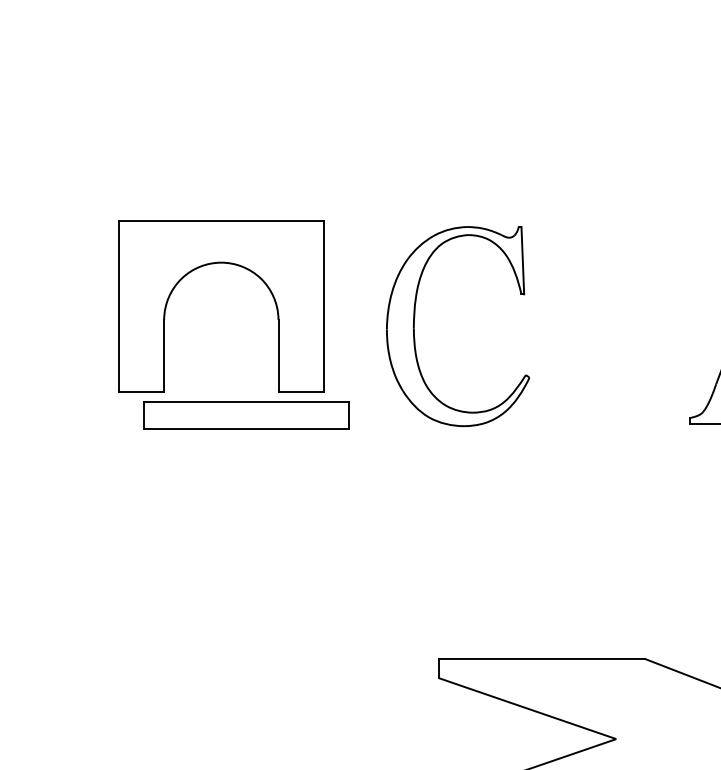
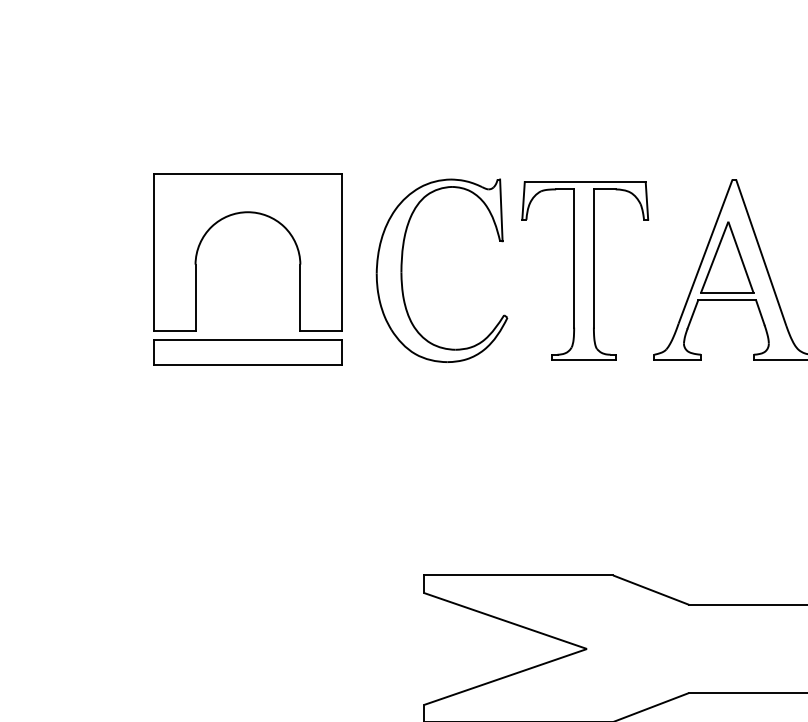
part: (220, 264) -> (247, 213), moved
part: (614, 326) -> (585, 270), added

